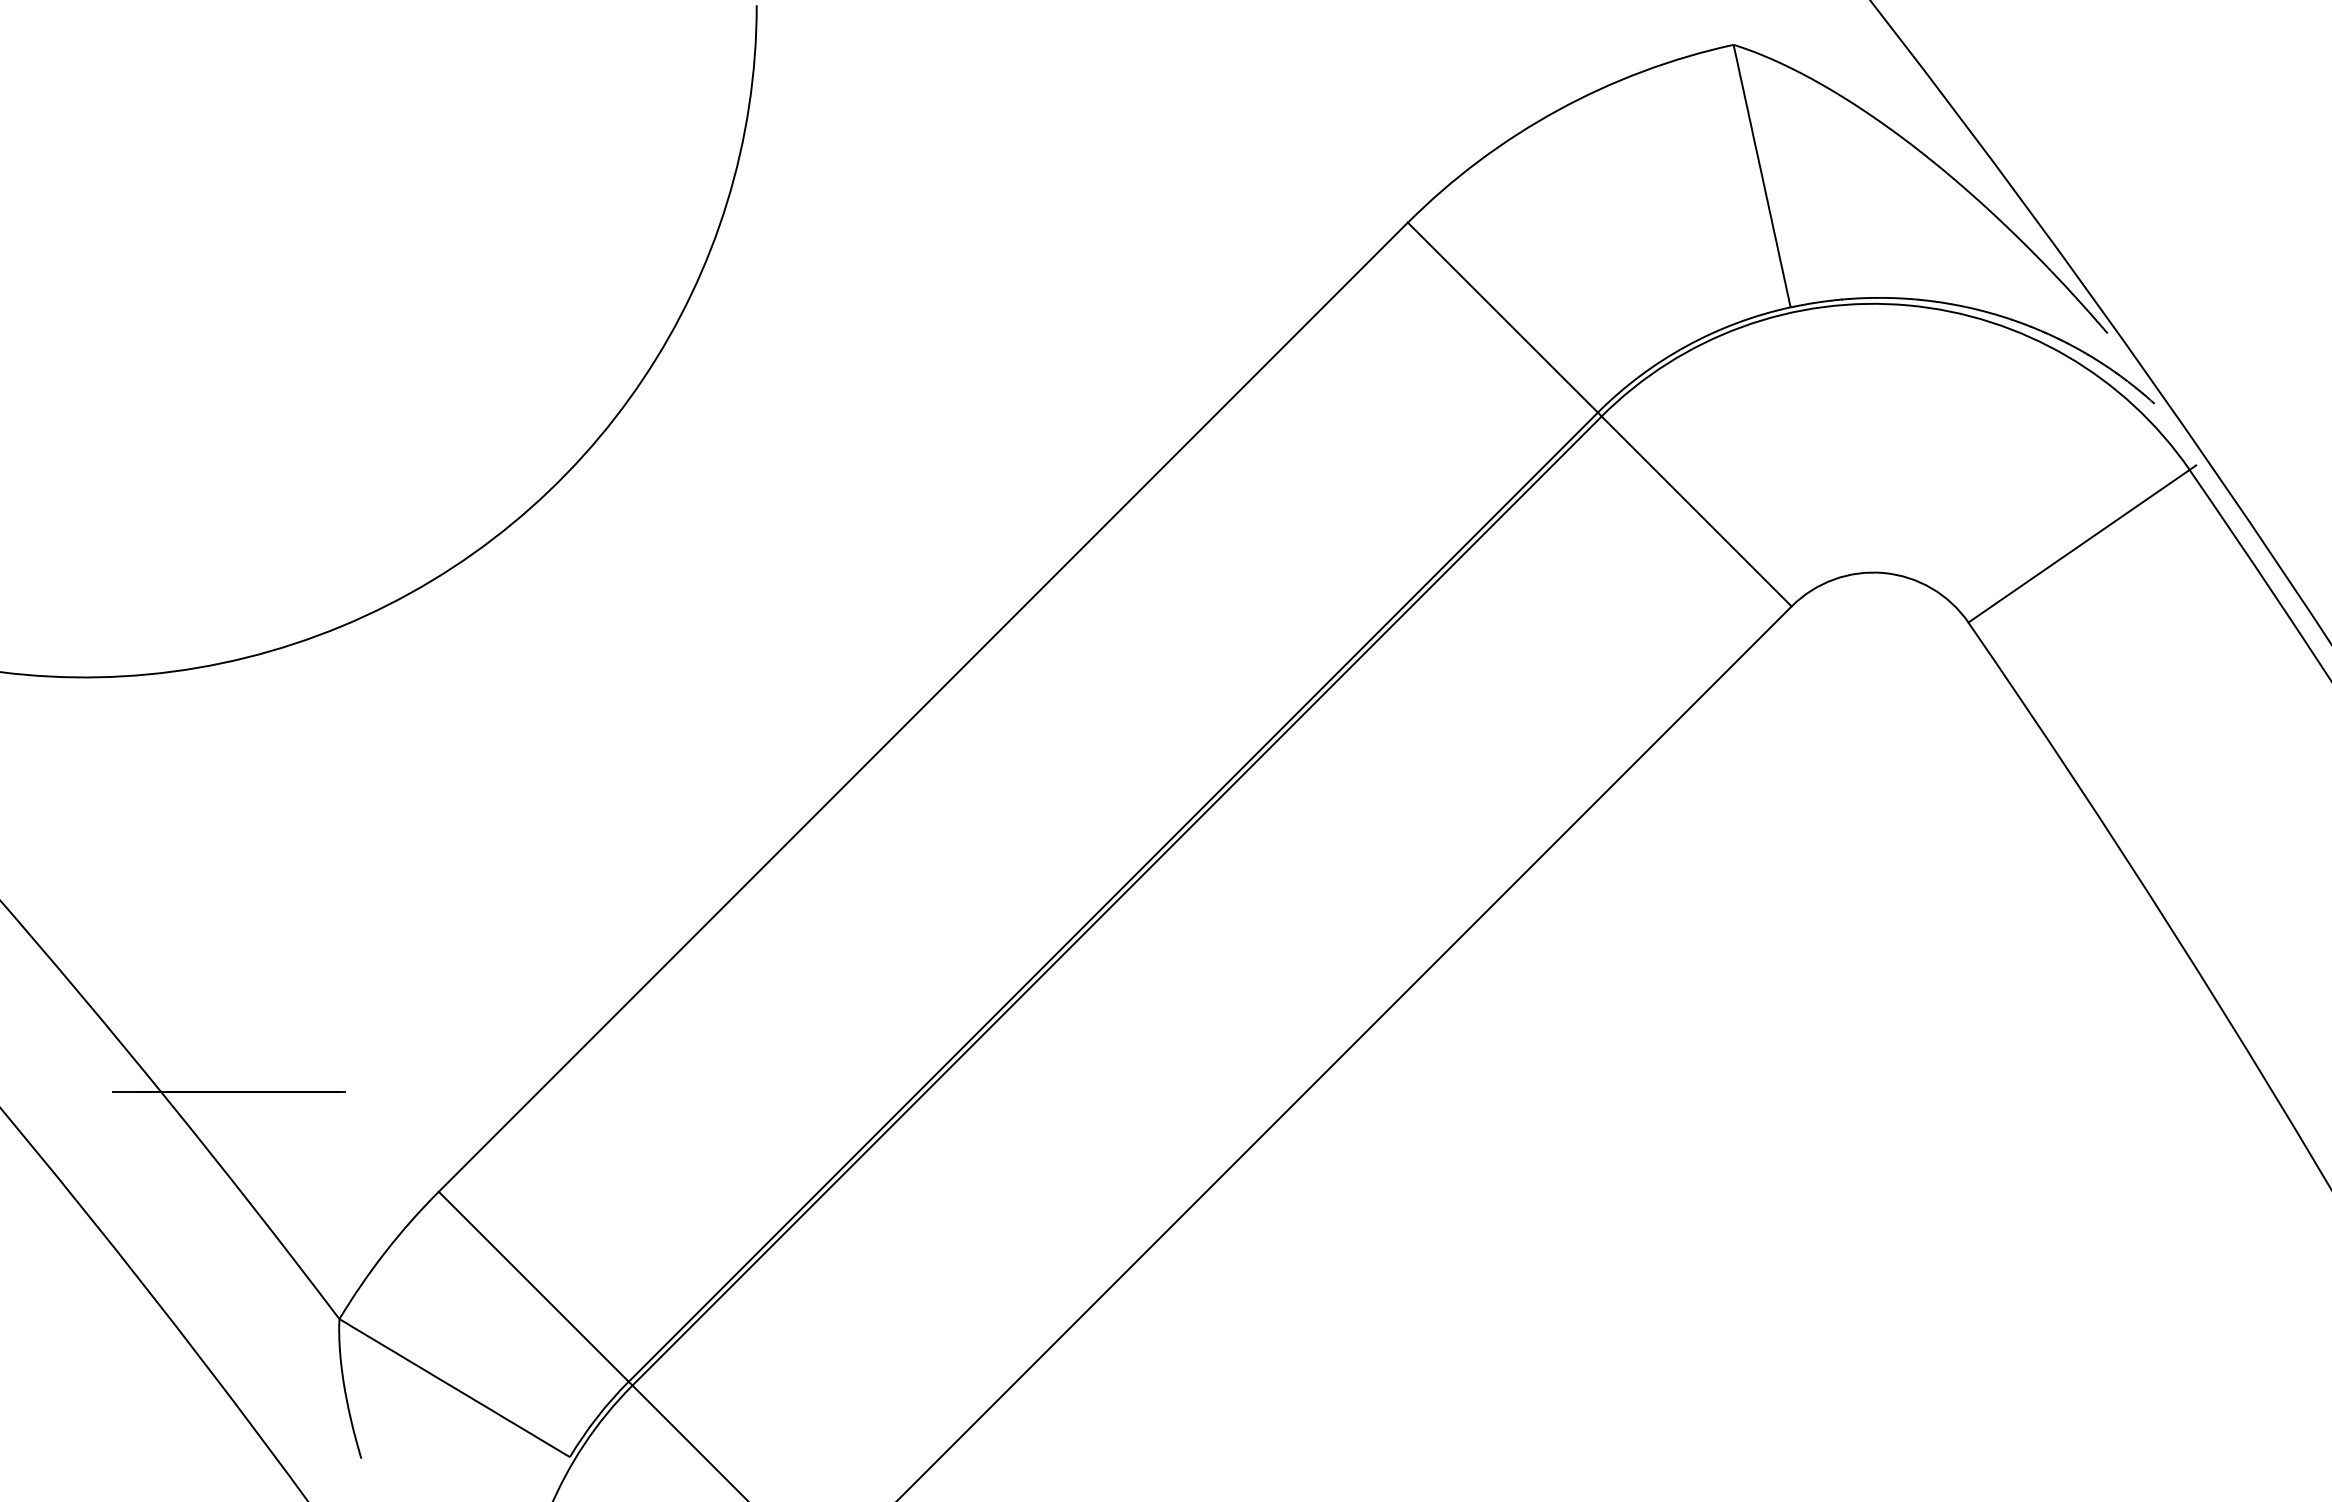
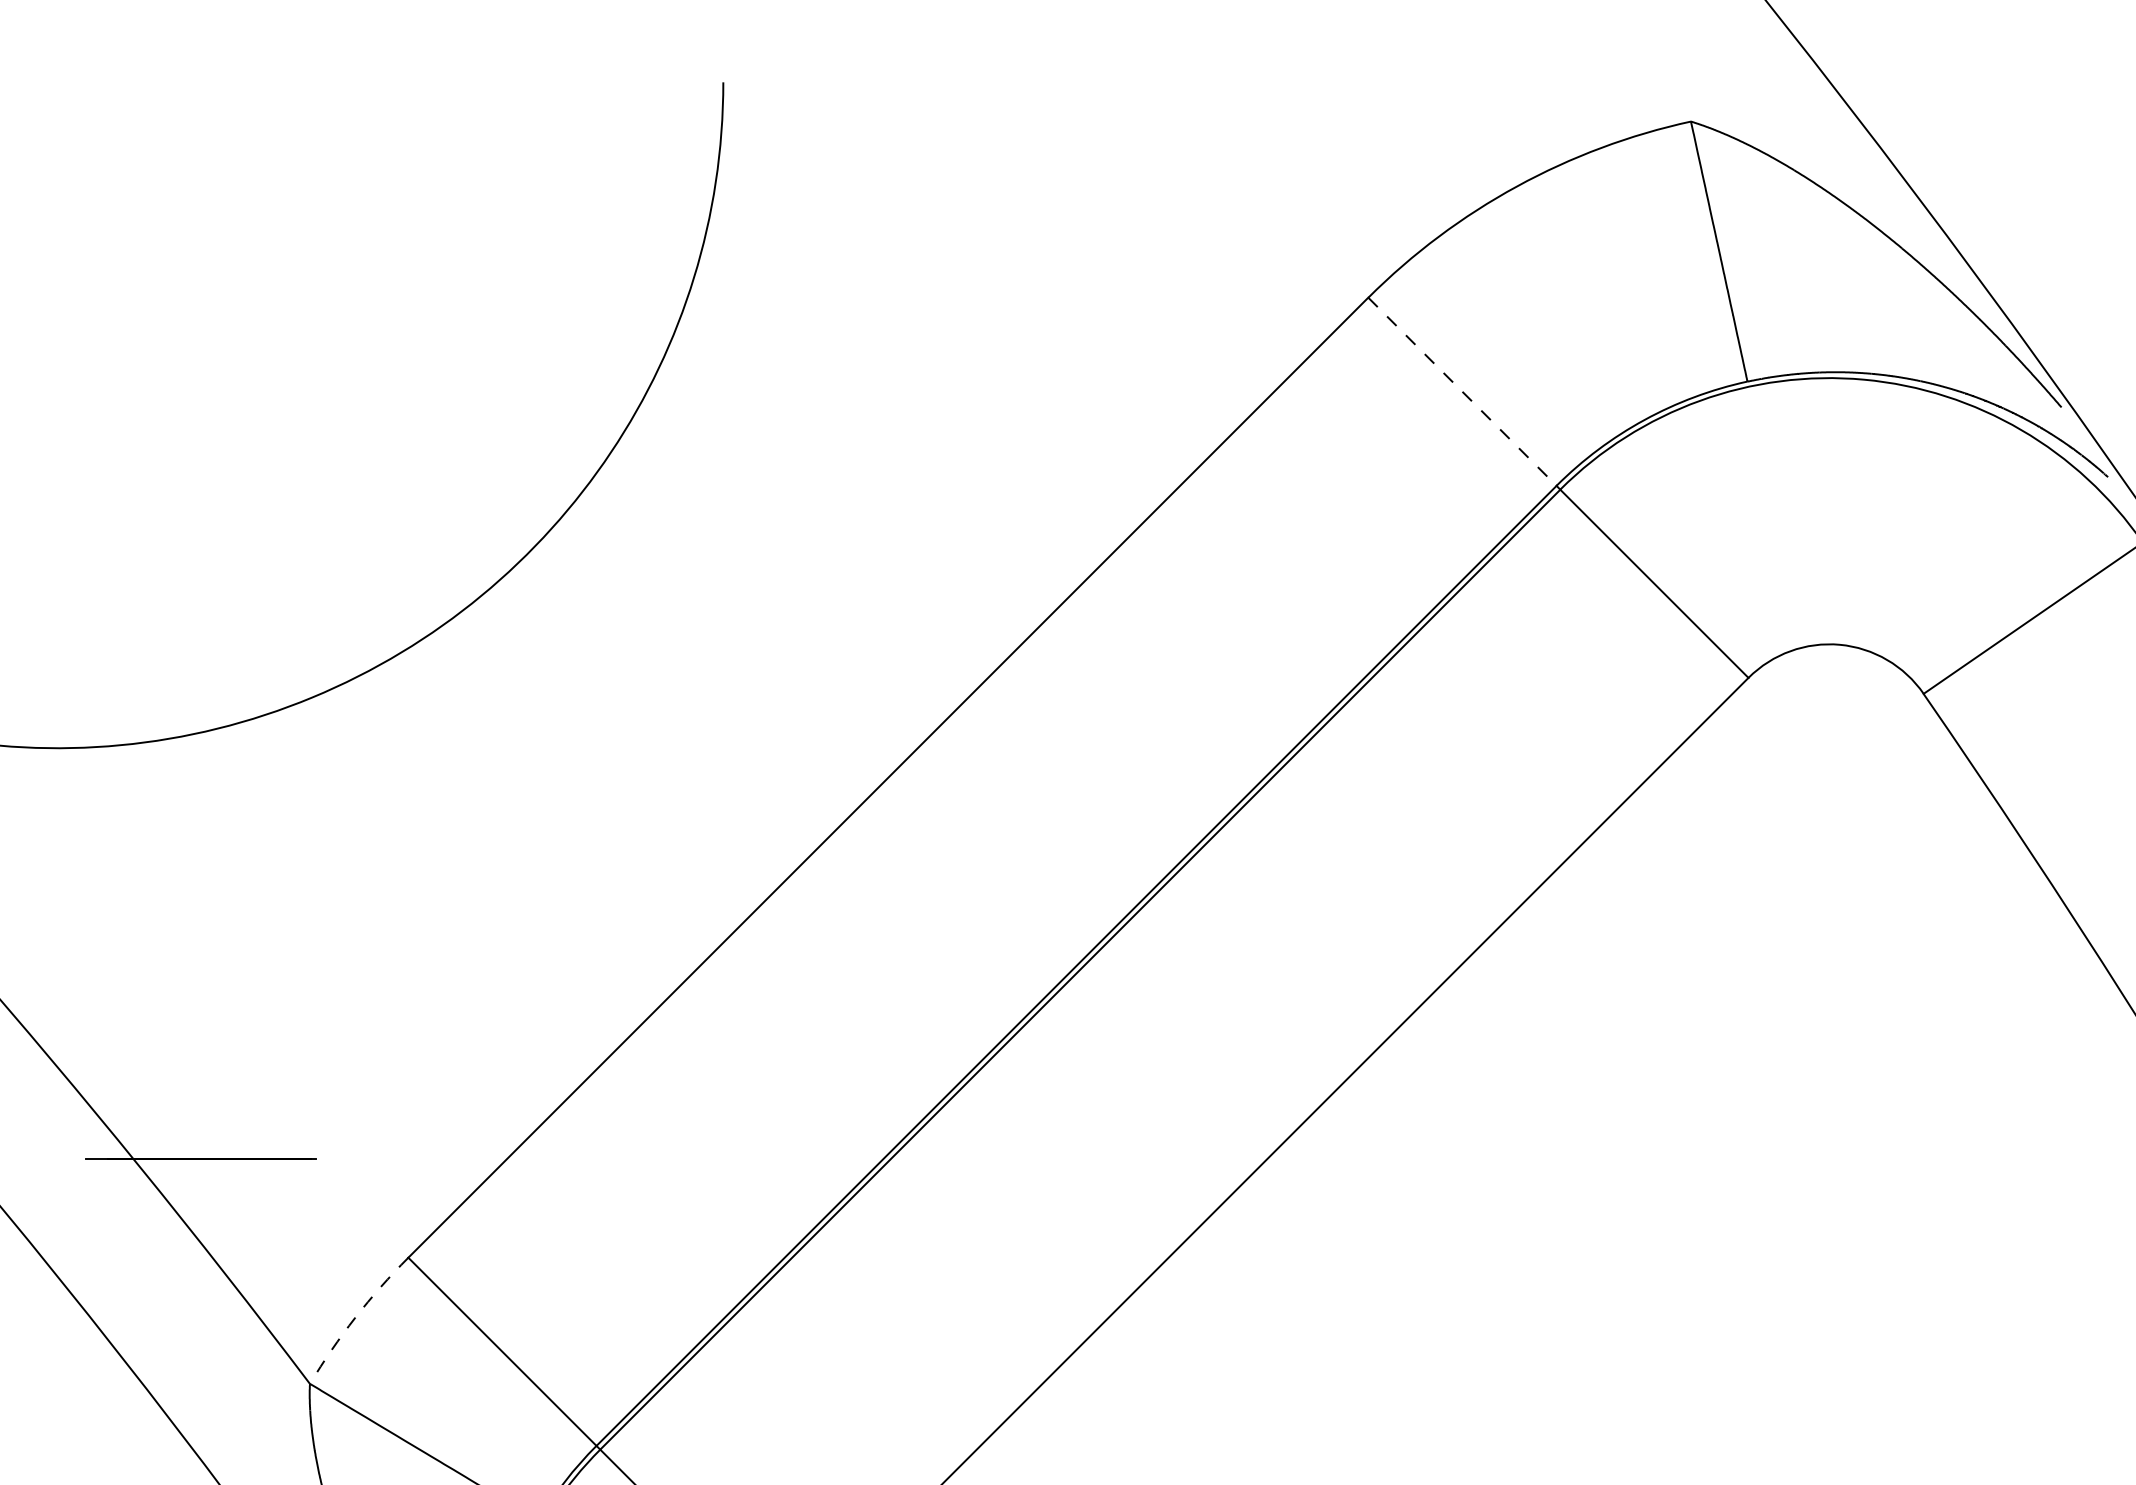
line: (1503, 317) -> (1463, 391), solid -> dashed
arc: (385, 1252) -> (355, 1317), solid -> dashed

